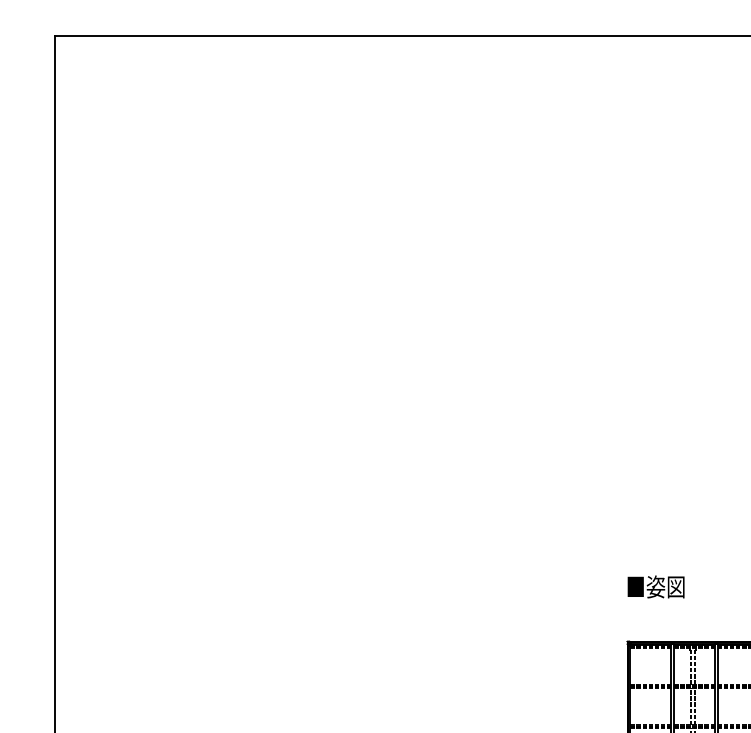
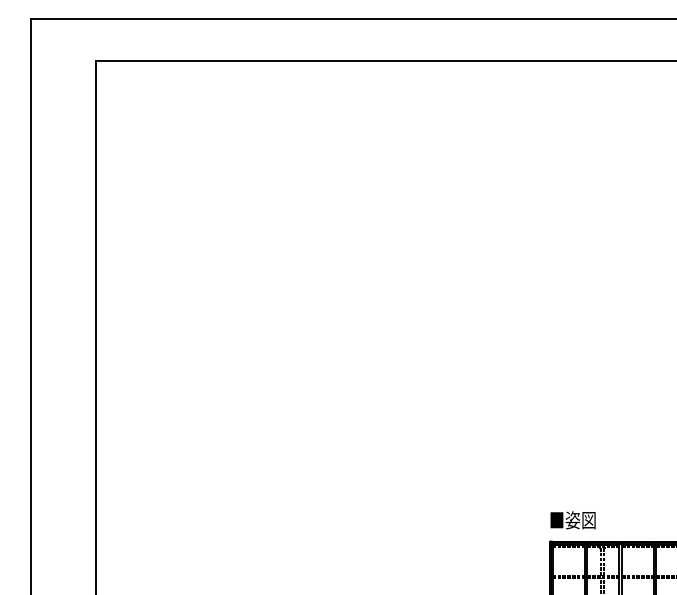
text: (655, 587) -> (572, 520), moved

